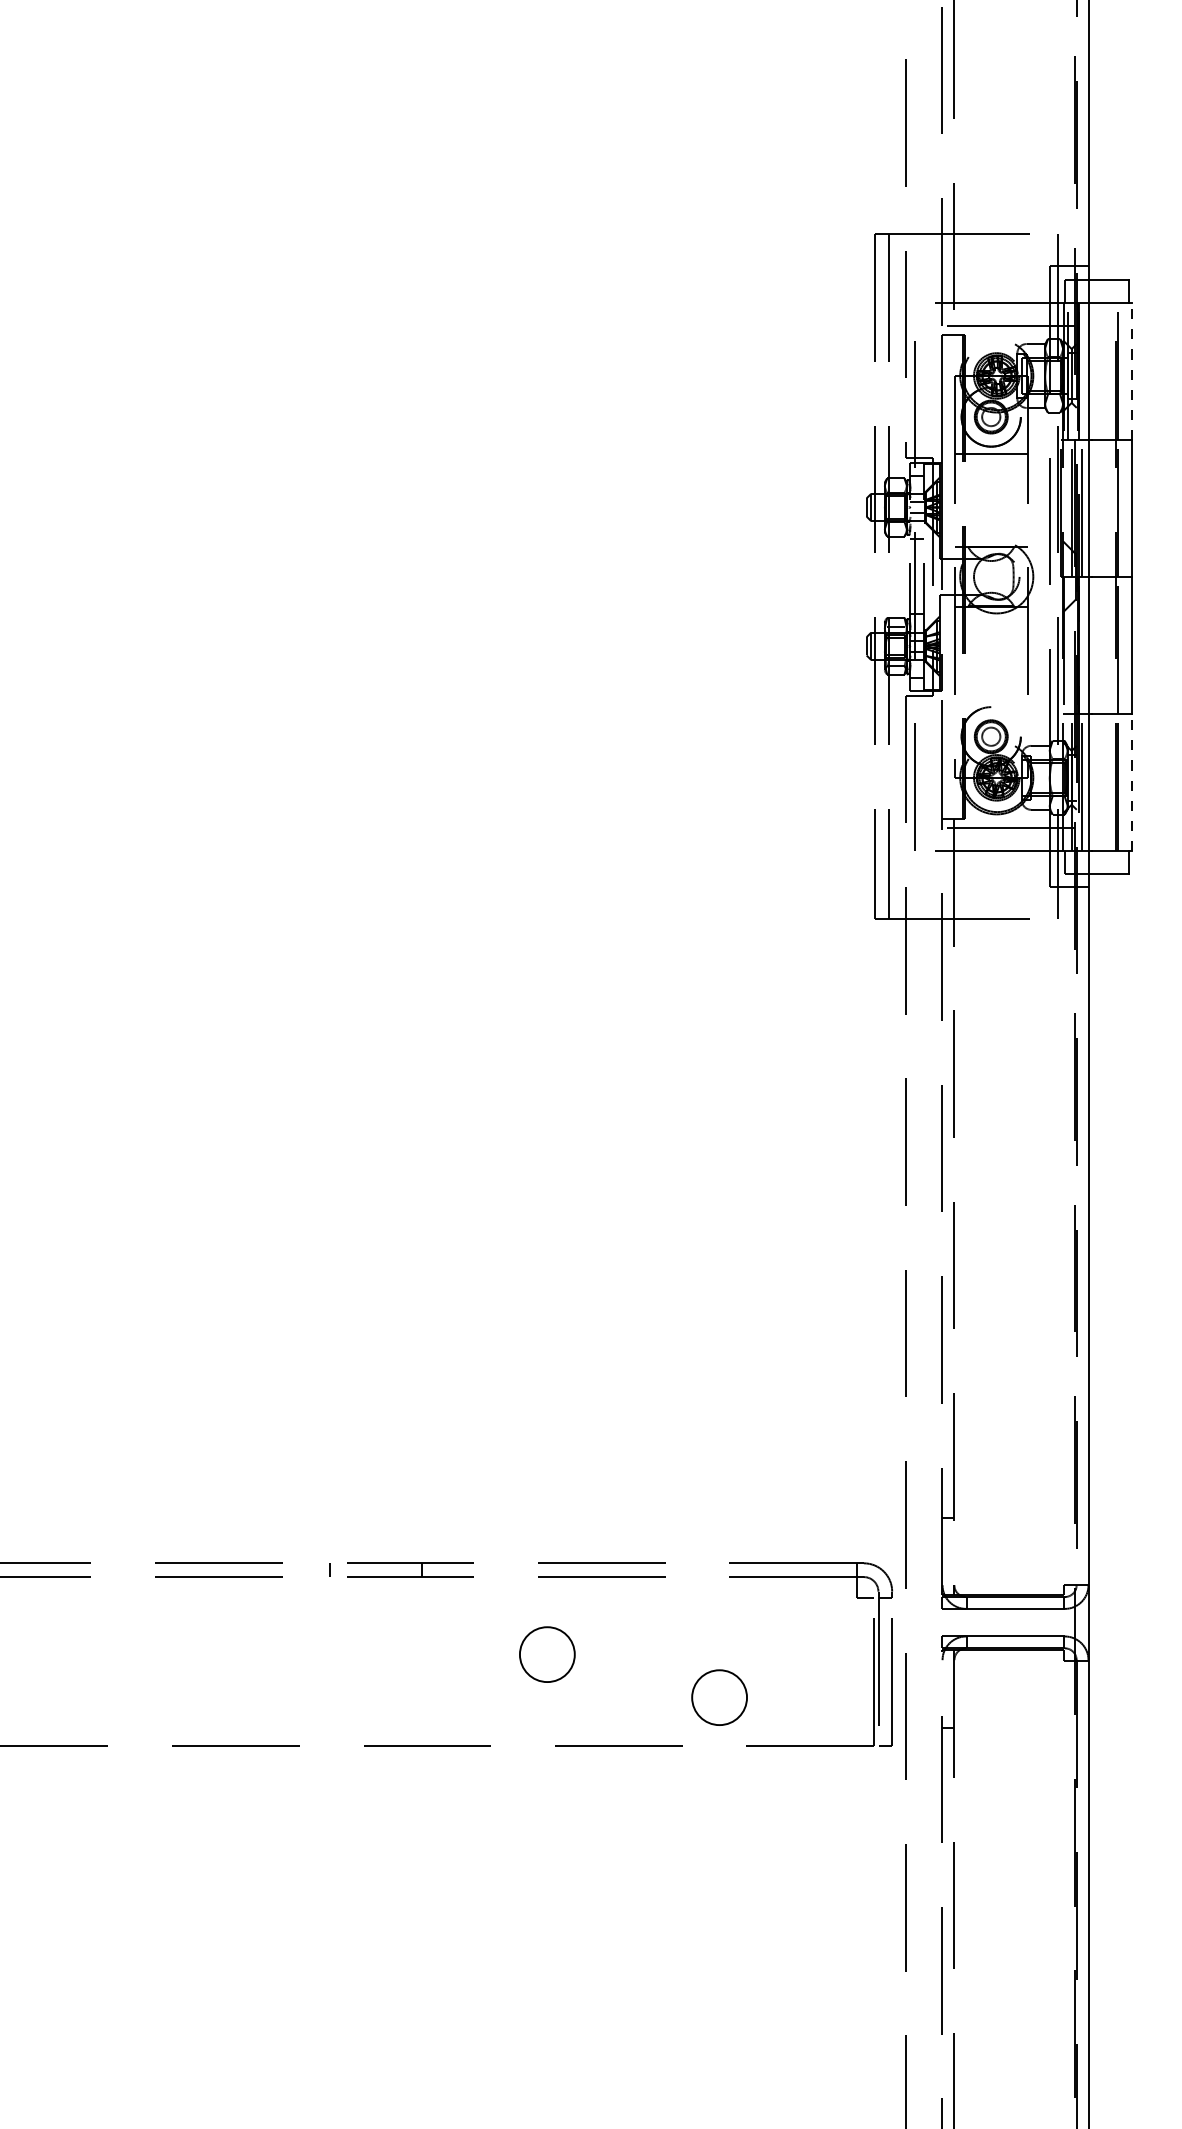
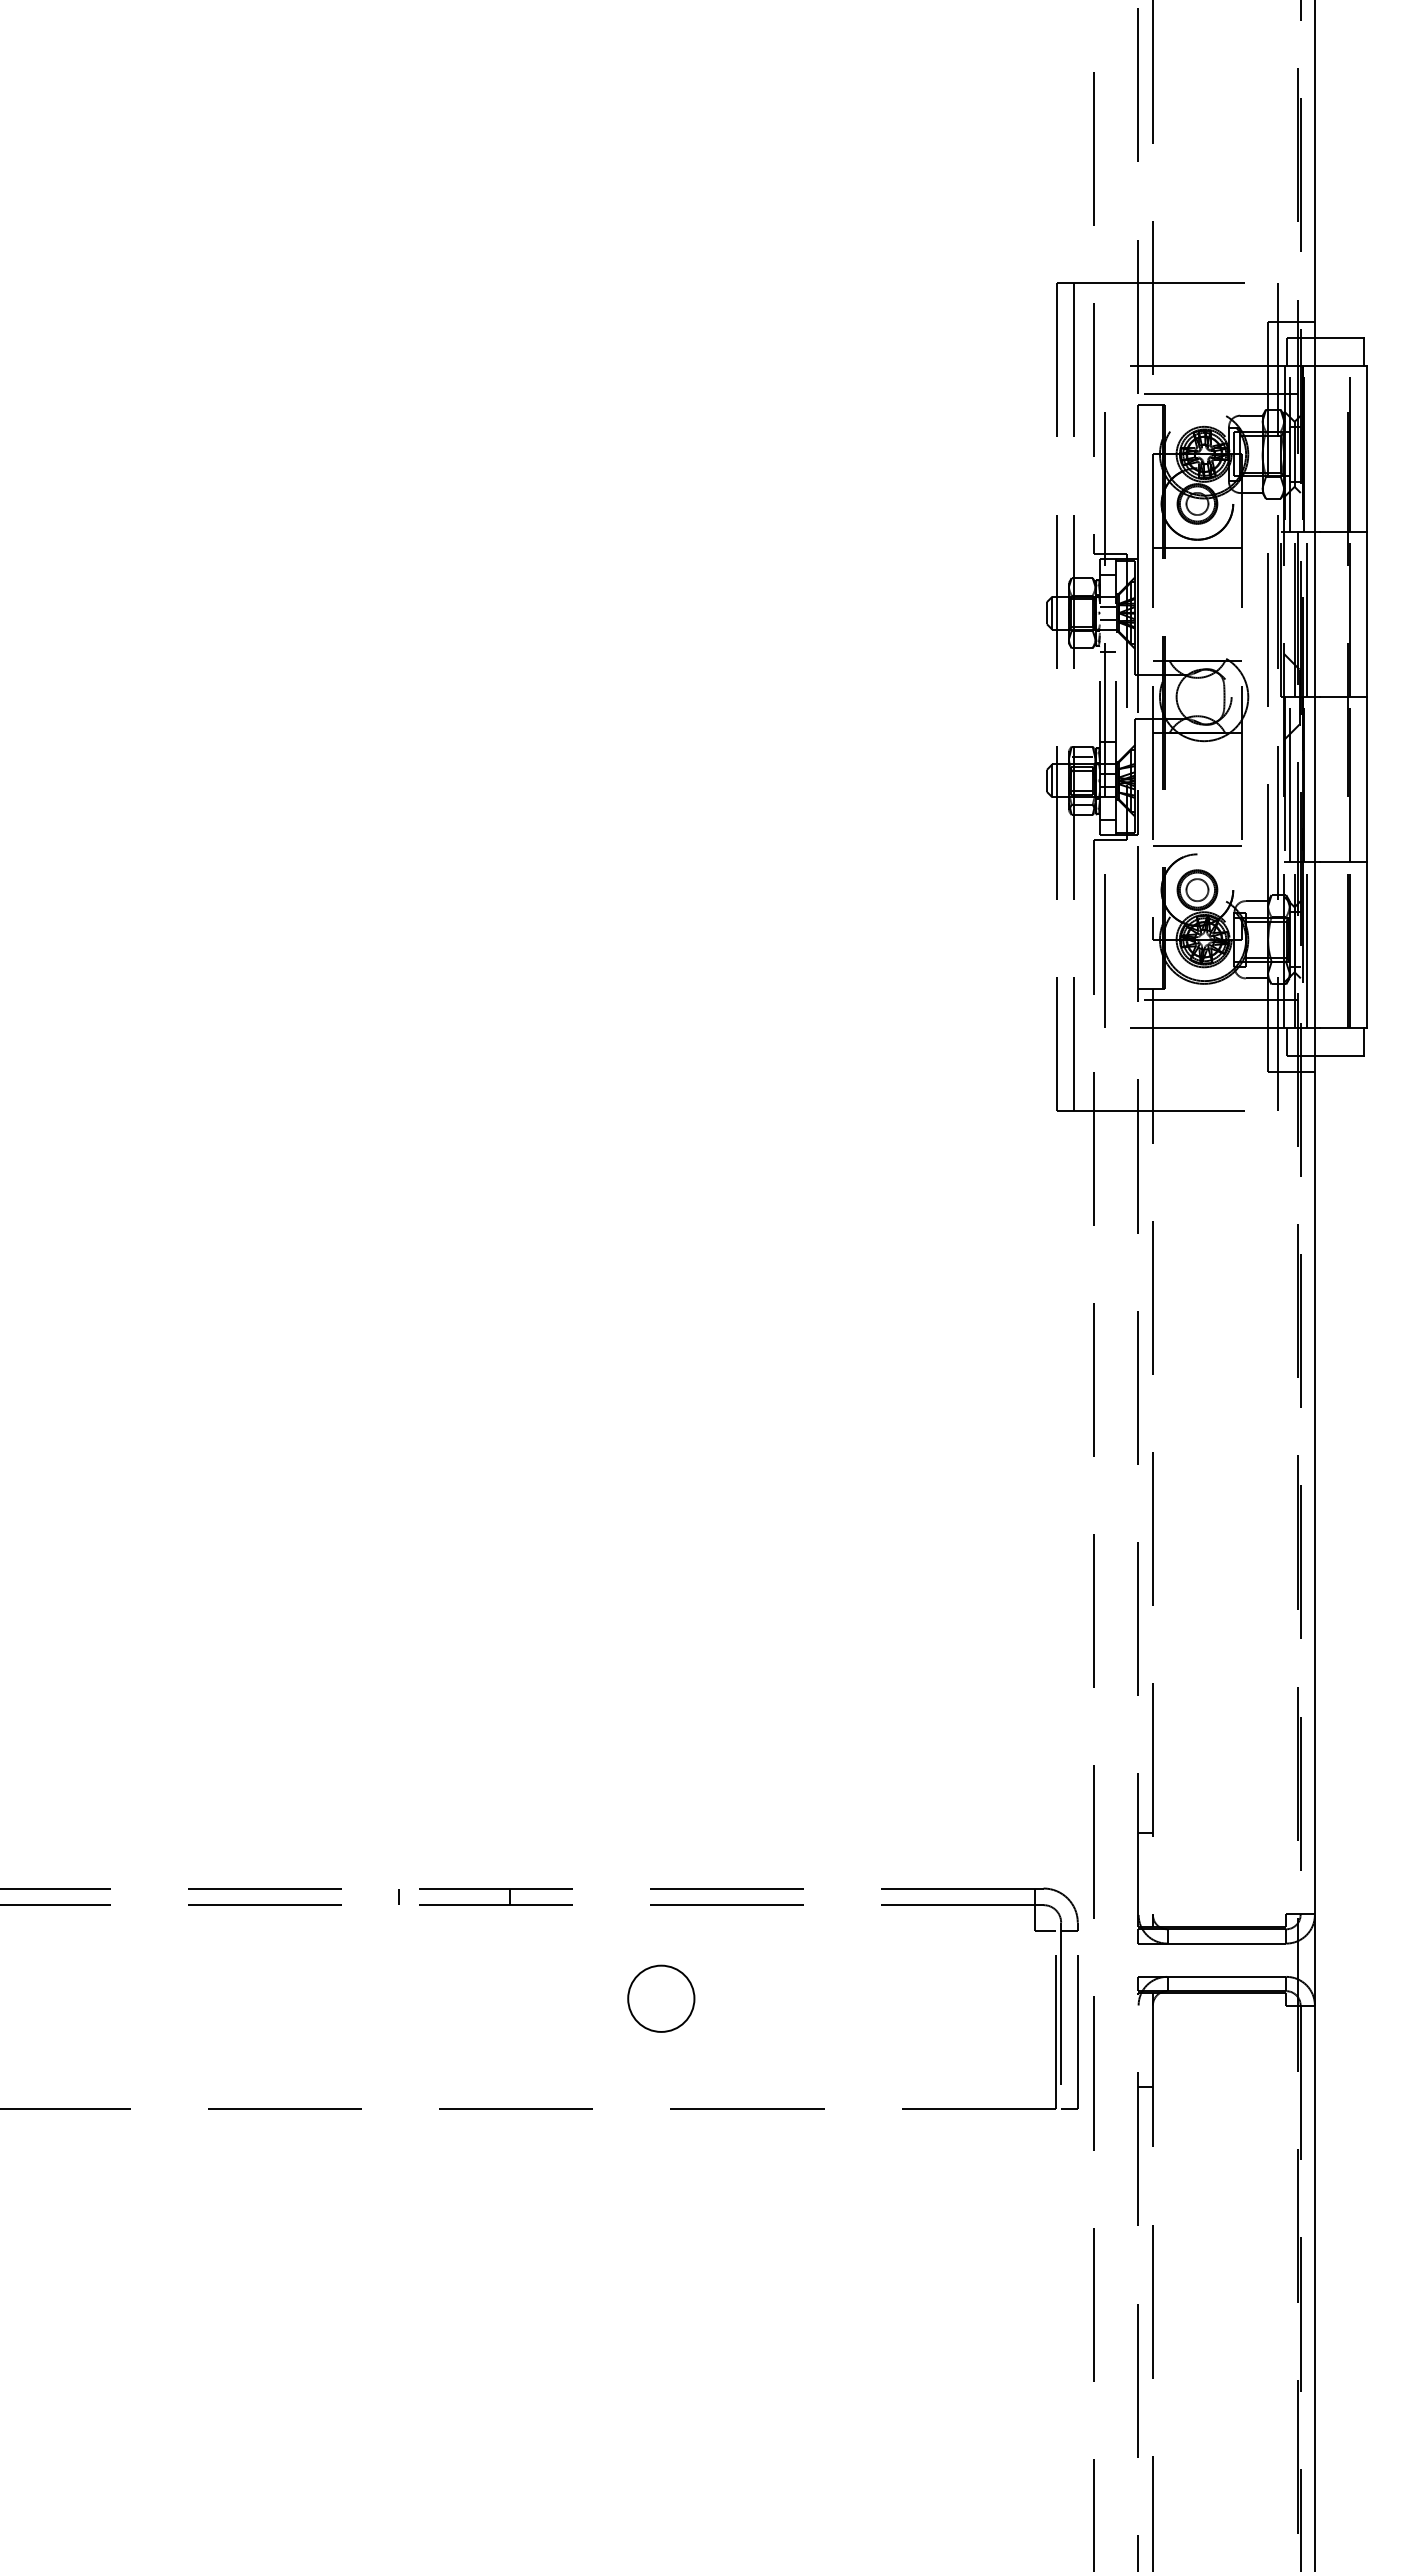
line: (1131, 371) -> (1366, 448), dashed -> solid
line: (1067, 645) -> (1289, 779), added
line: (991, 699) -> (1197, 845), added
line: (1131, 782) -> (1366, 945), dashed -> solid
circle: (719, 1697) -> (869, 2050), removed

